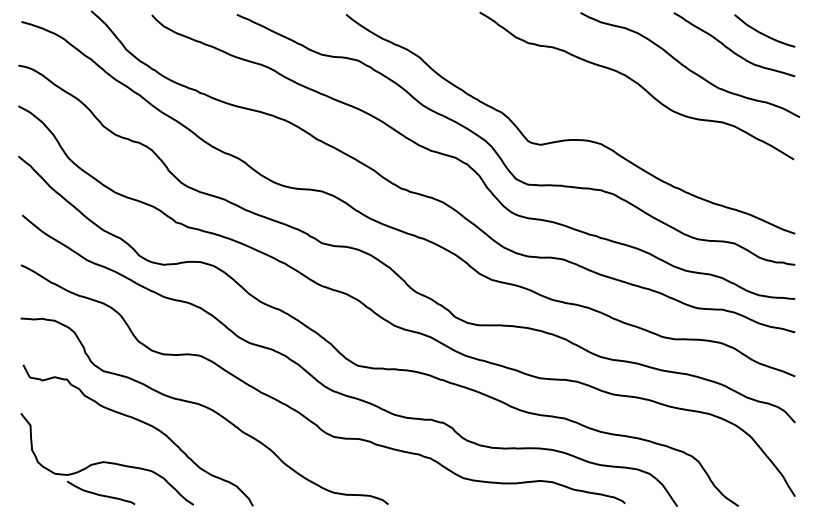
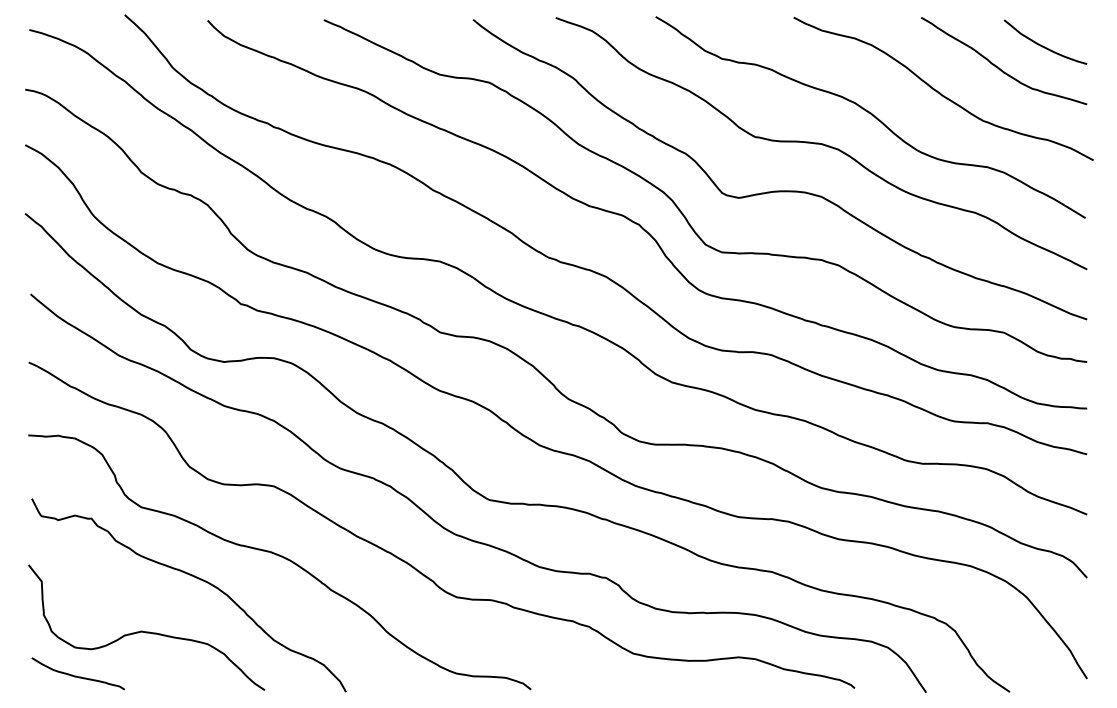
curve: (600, 105) -> (821, 143), added
curve: (99, 494) -> (76, 675), moved

